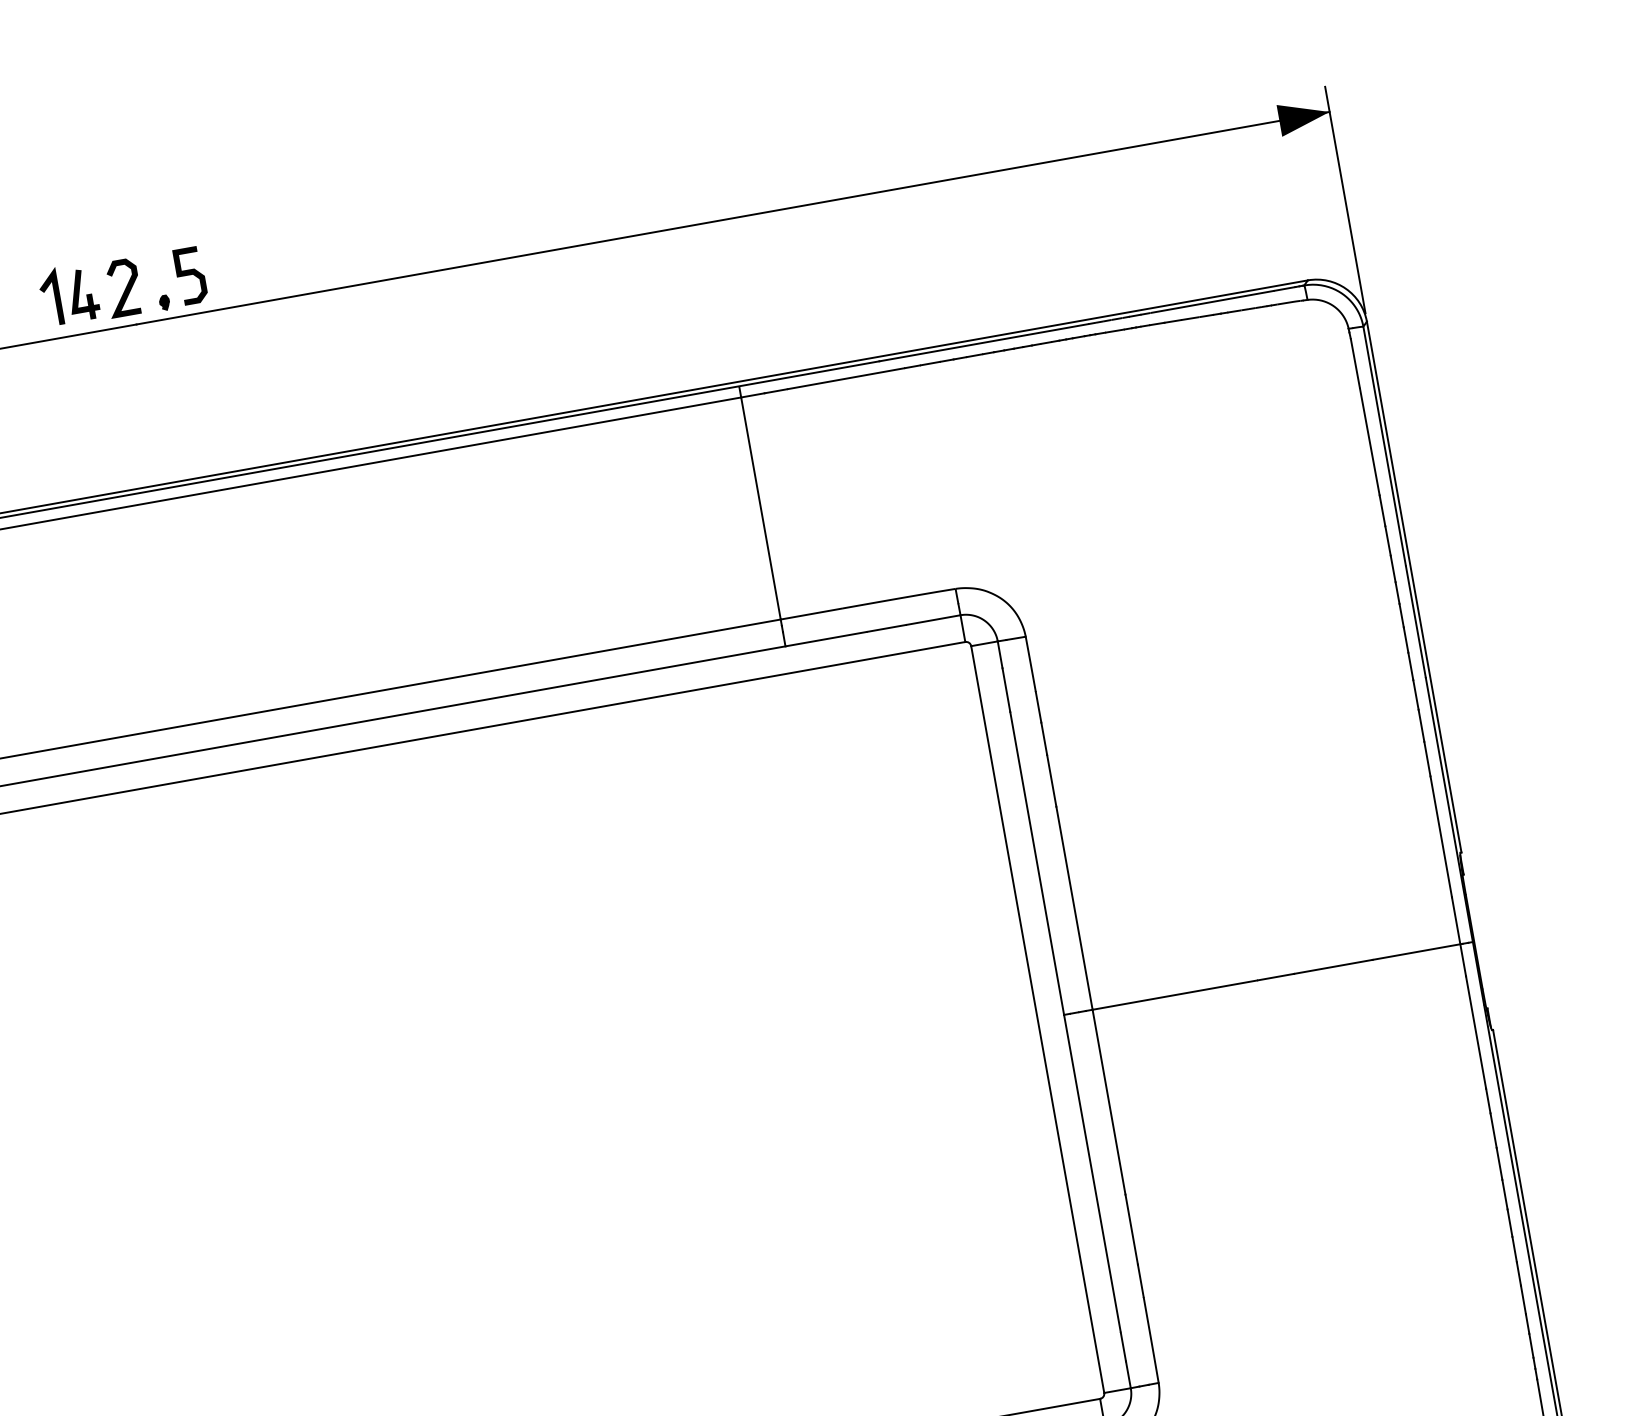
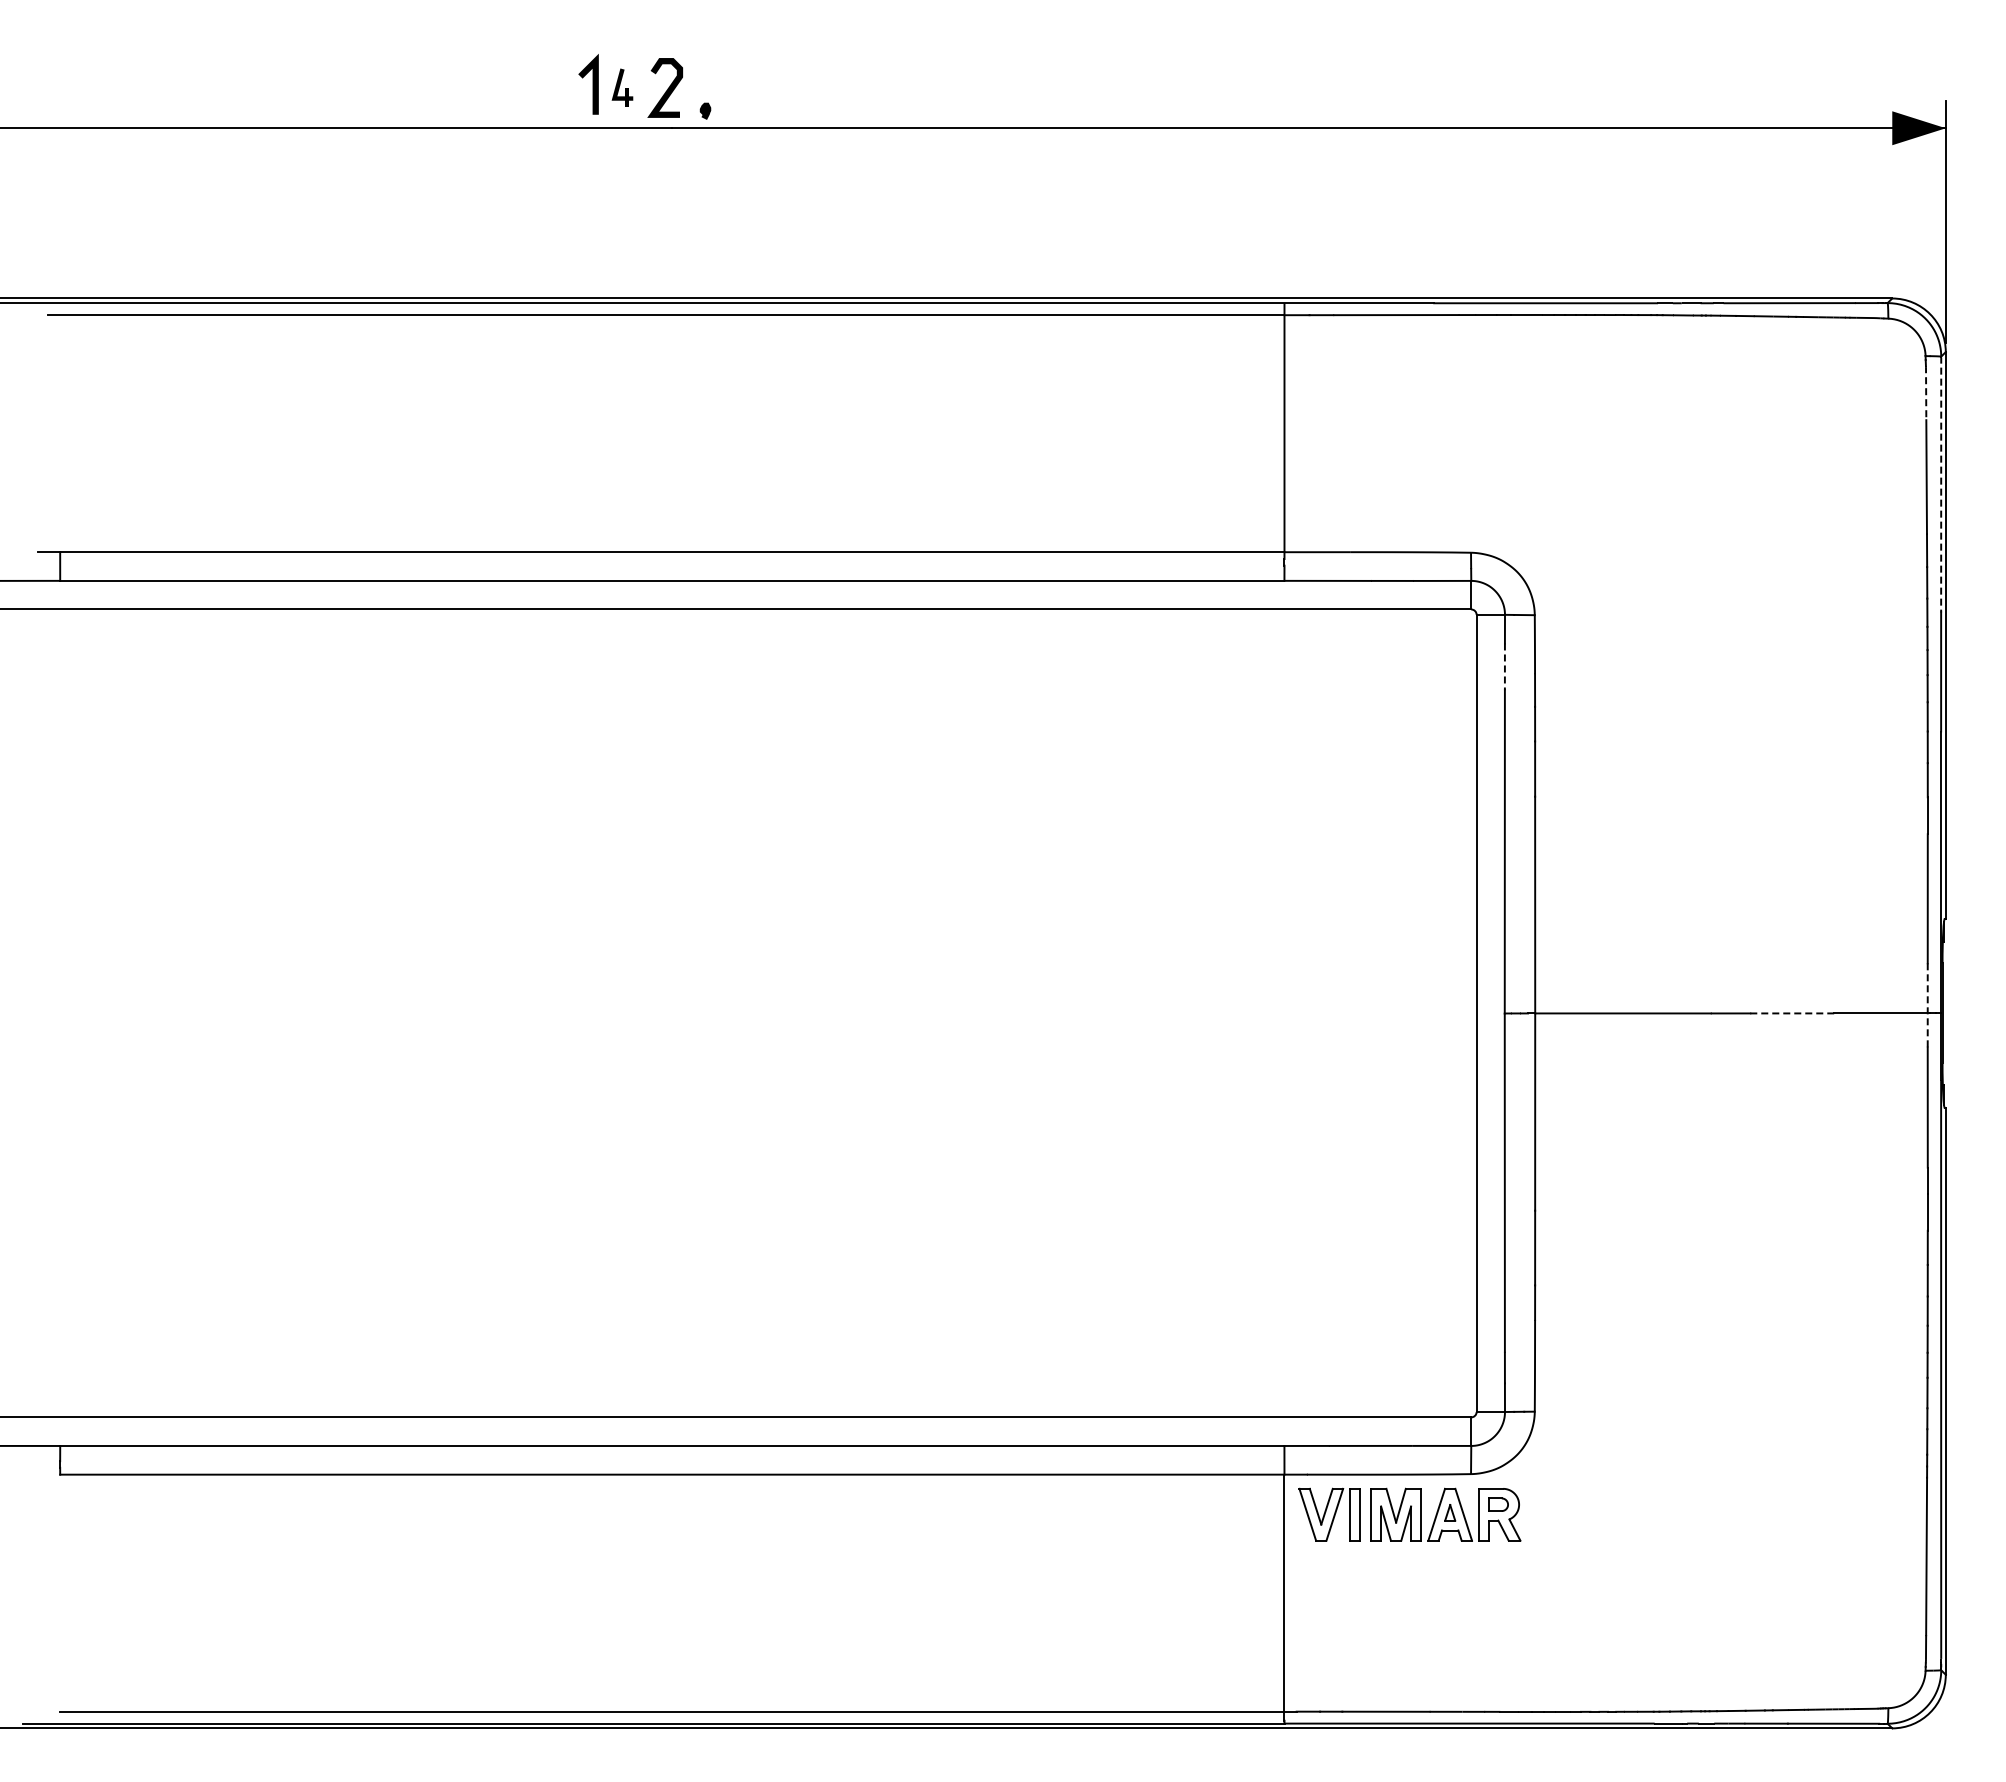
curve: (189, 275) -> (736, 87), removed
part: (83, 294) -> (622, 87), size x0.7
line: (1355, 362) -> (1926, 392), solid -> dashed
line: (1384, 446) -> (1941, 484), solid -> dashed
line: (1006, 690) -> (1504, 667), solid -> dashed
line: (1458, 936) -> (1927, 1005), solid -> dashed
line: (1333, 966) -> (1792, 1013), solid -> dashed

